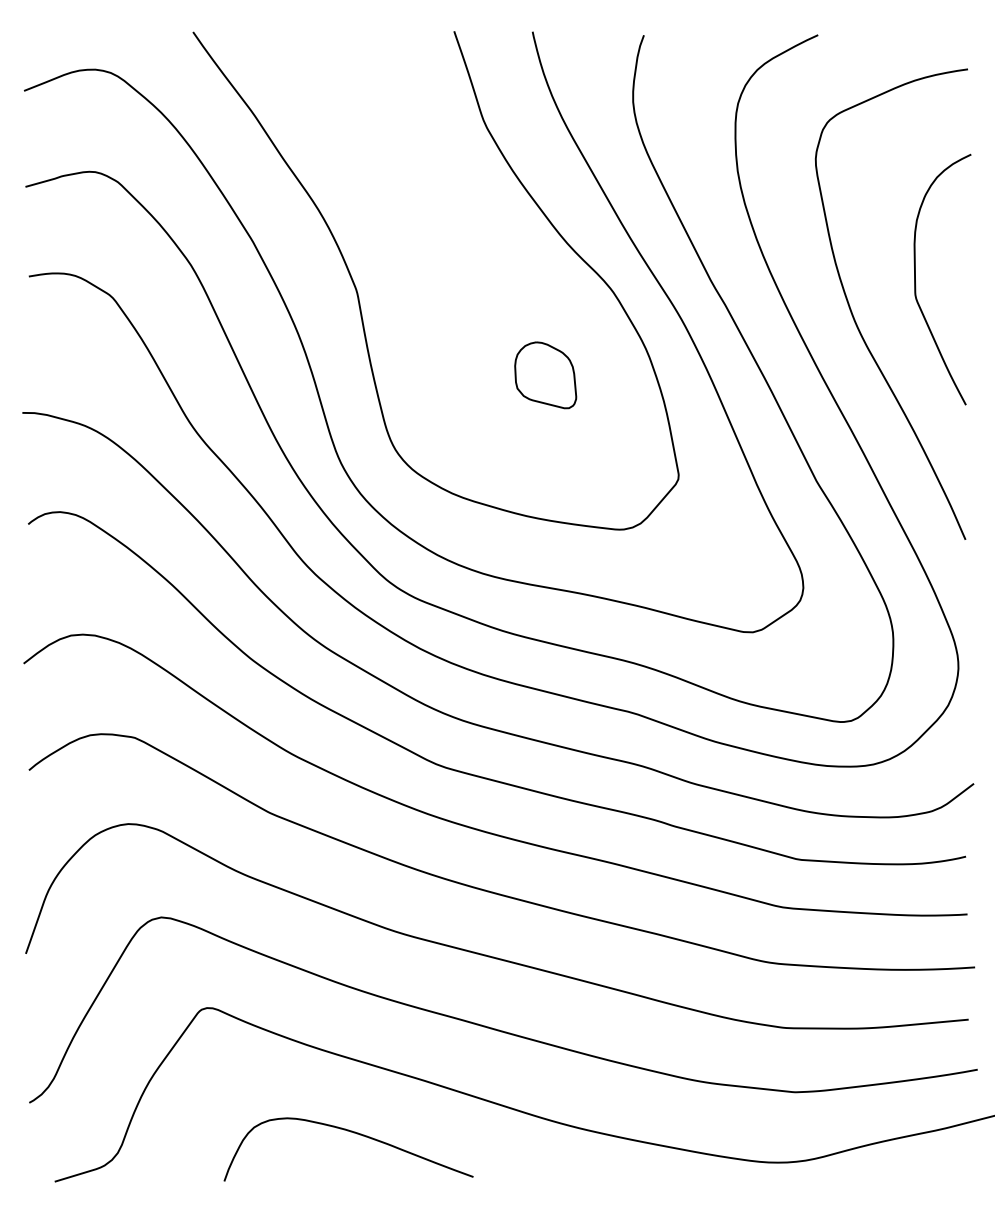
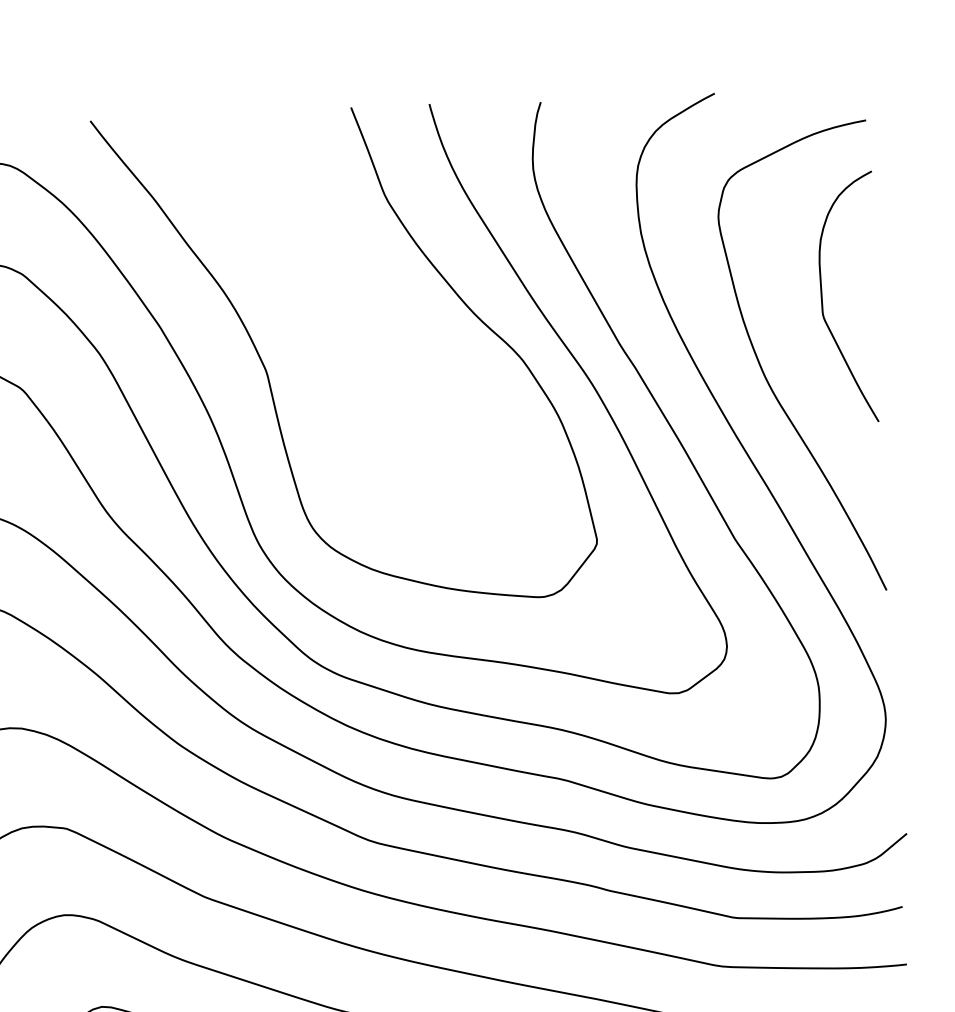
curve: (916, 285) -> (823, 304), moved
part: (545, 375) -> (459, 446), removed

